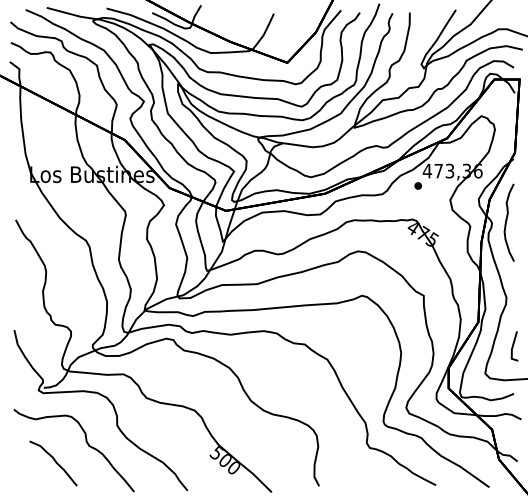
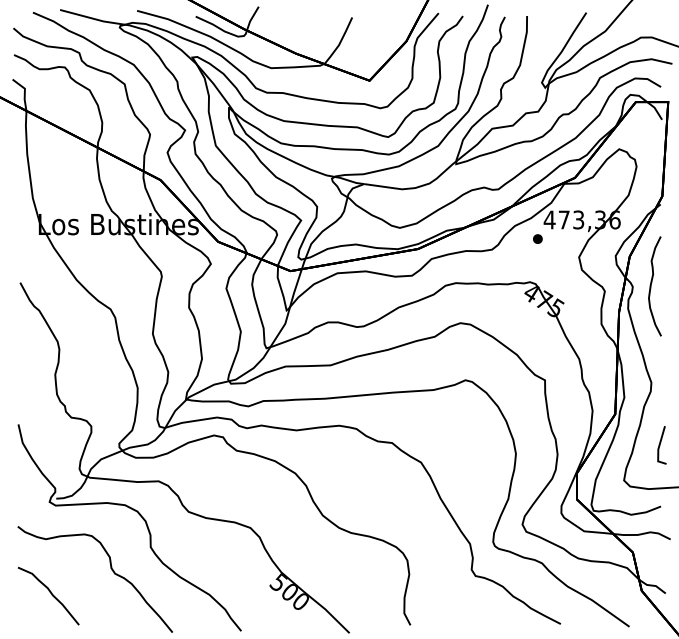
part: (53, 463) -> (48, 595), moved

